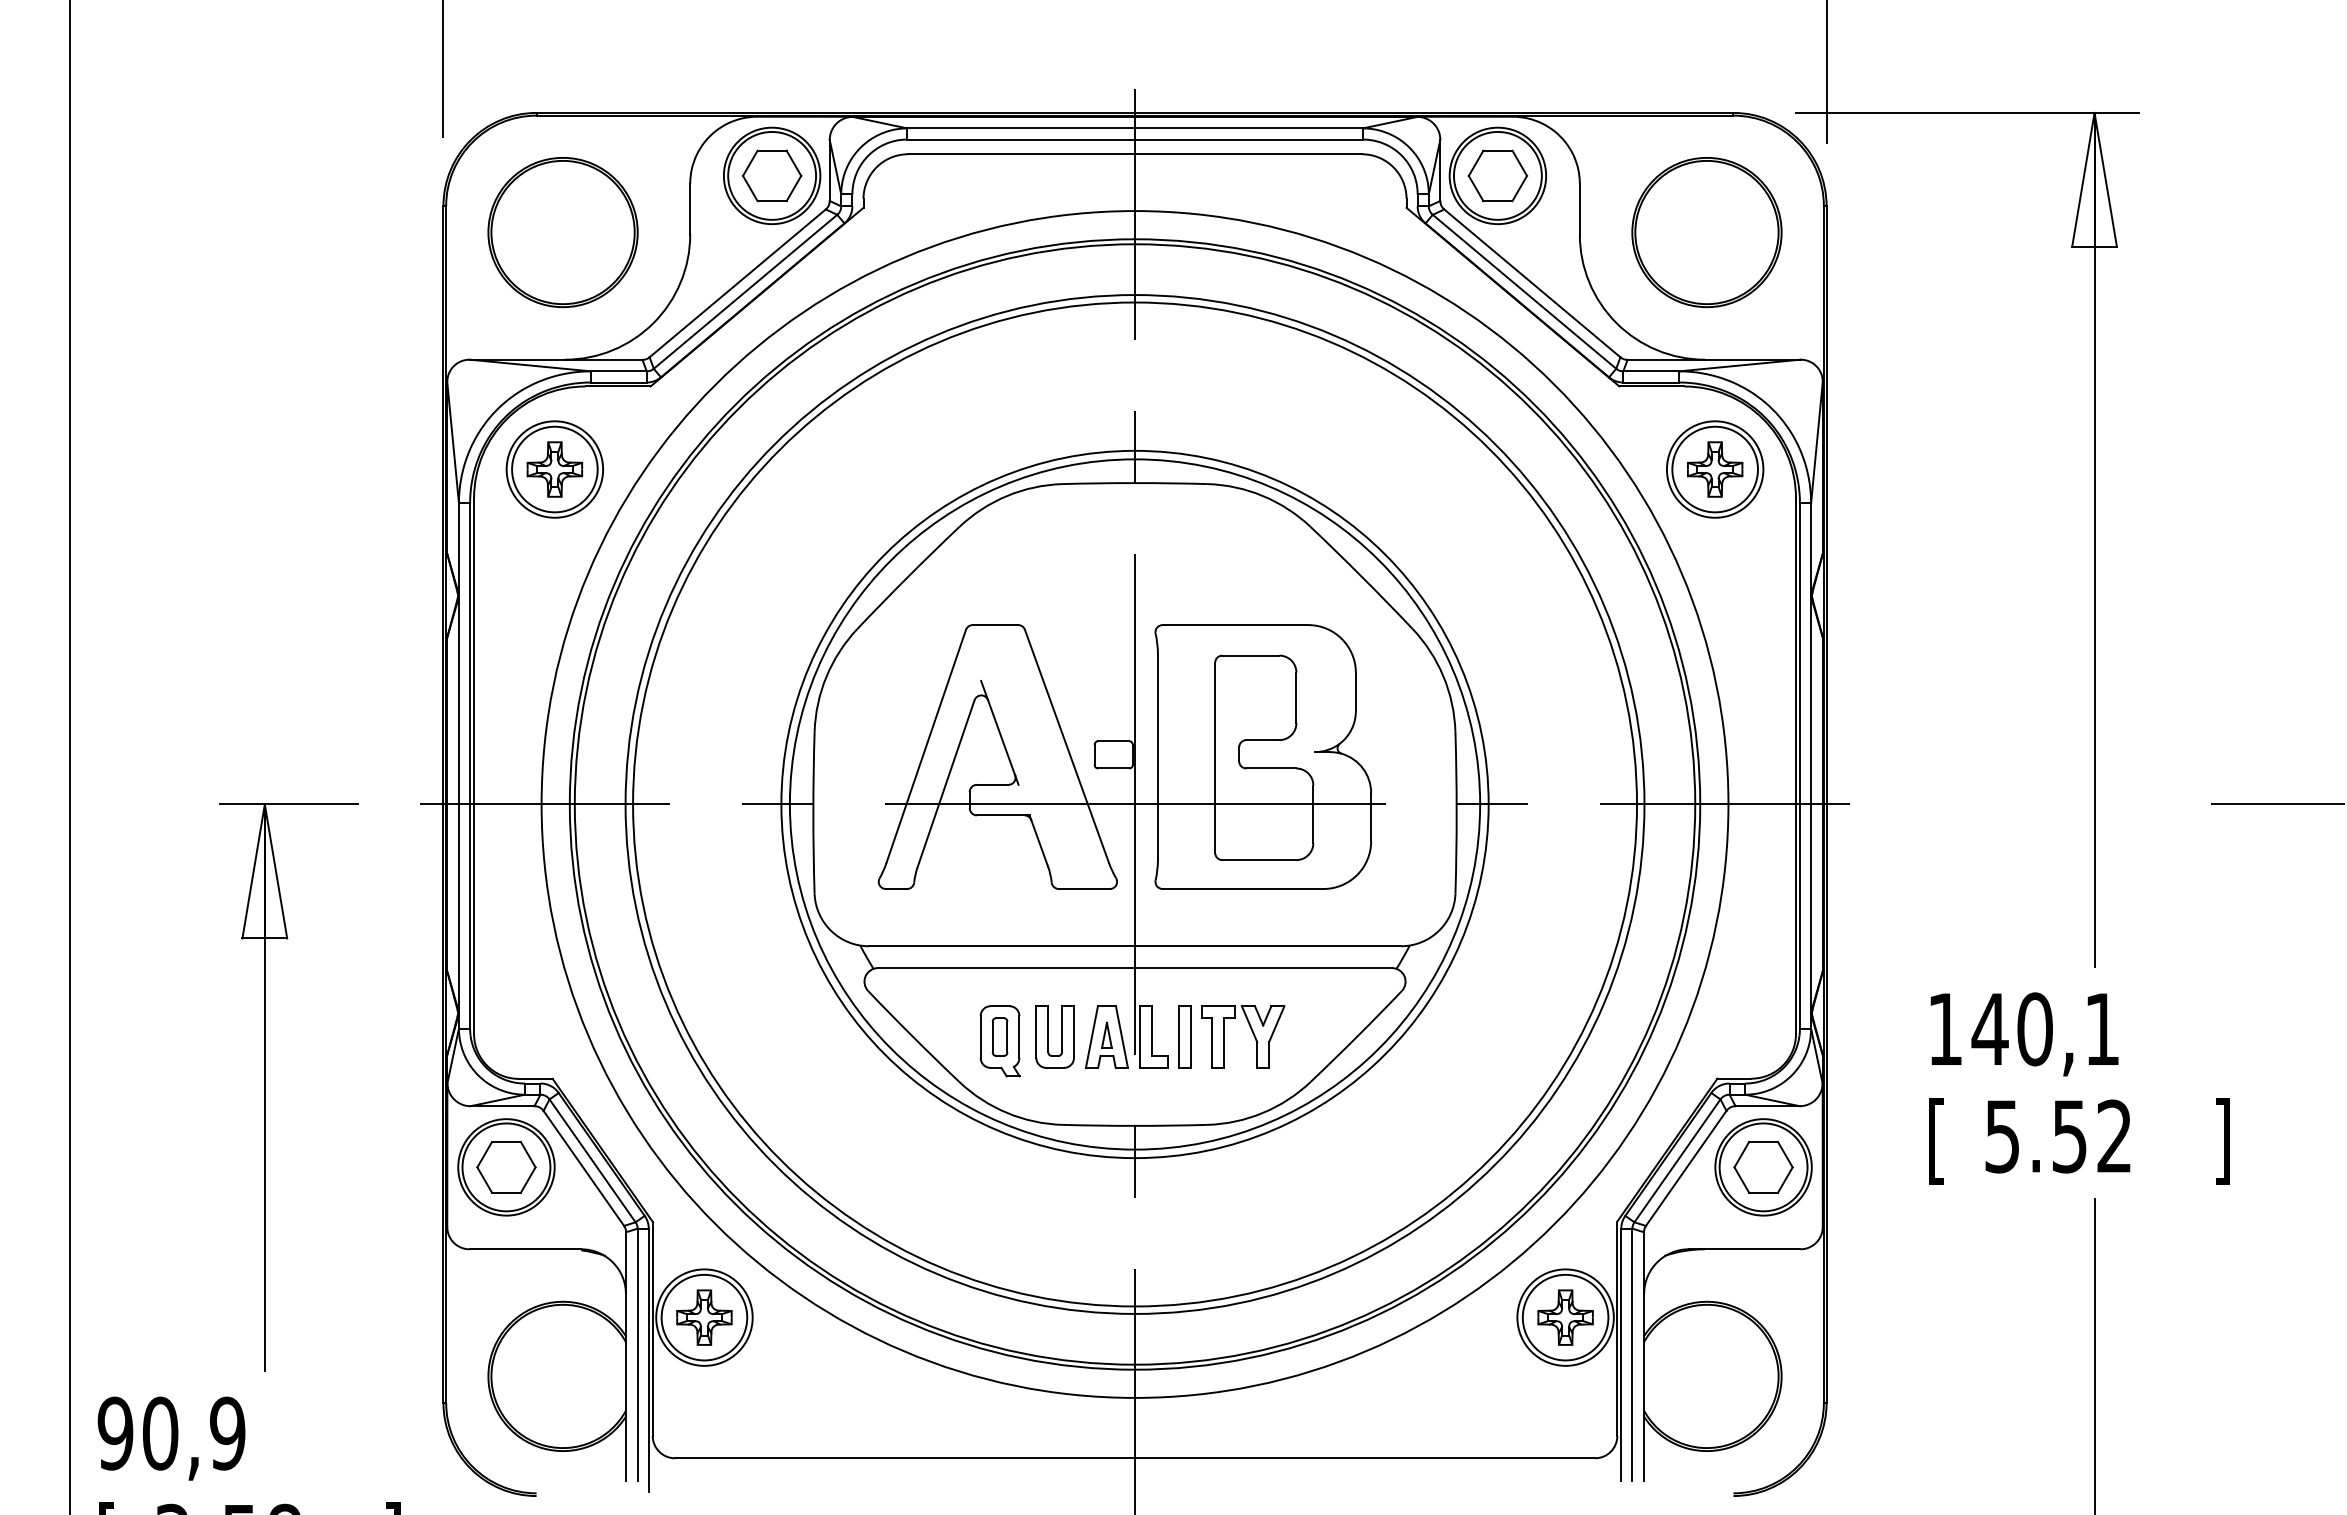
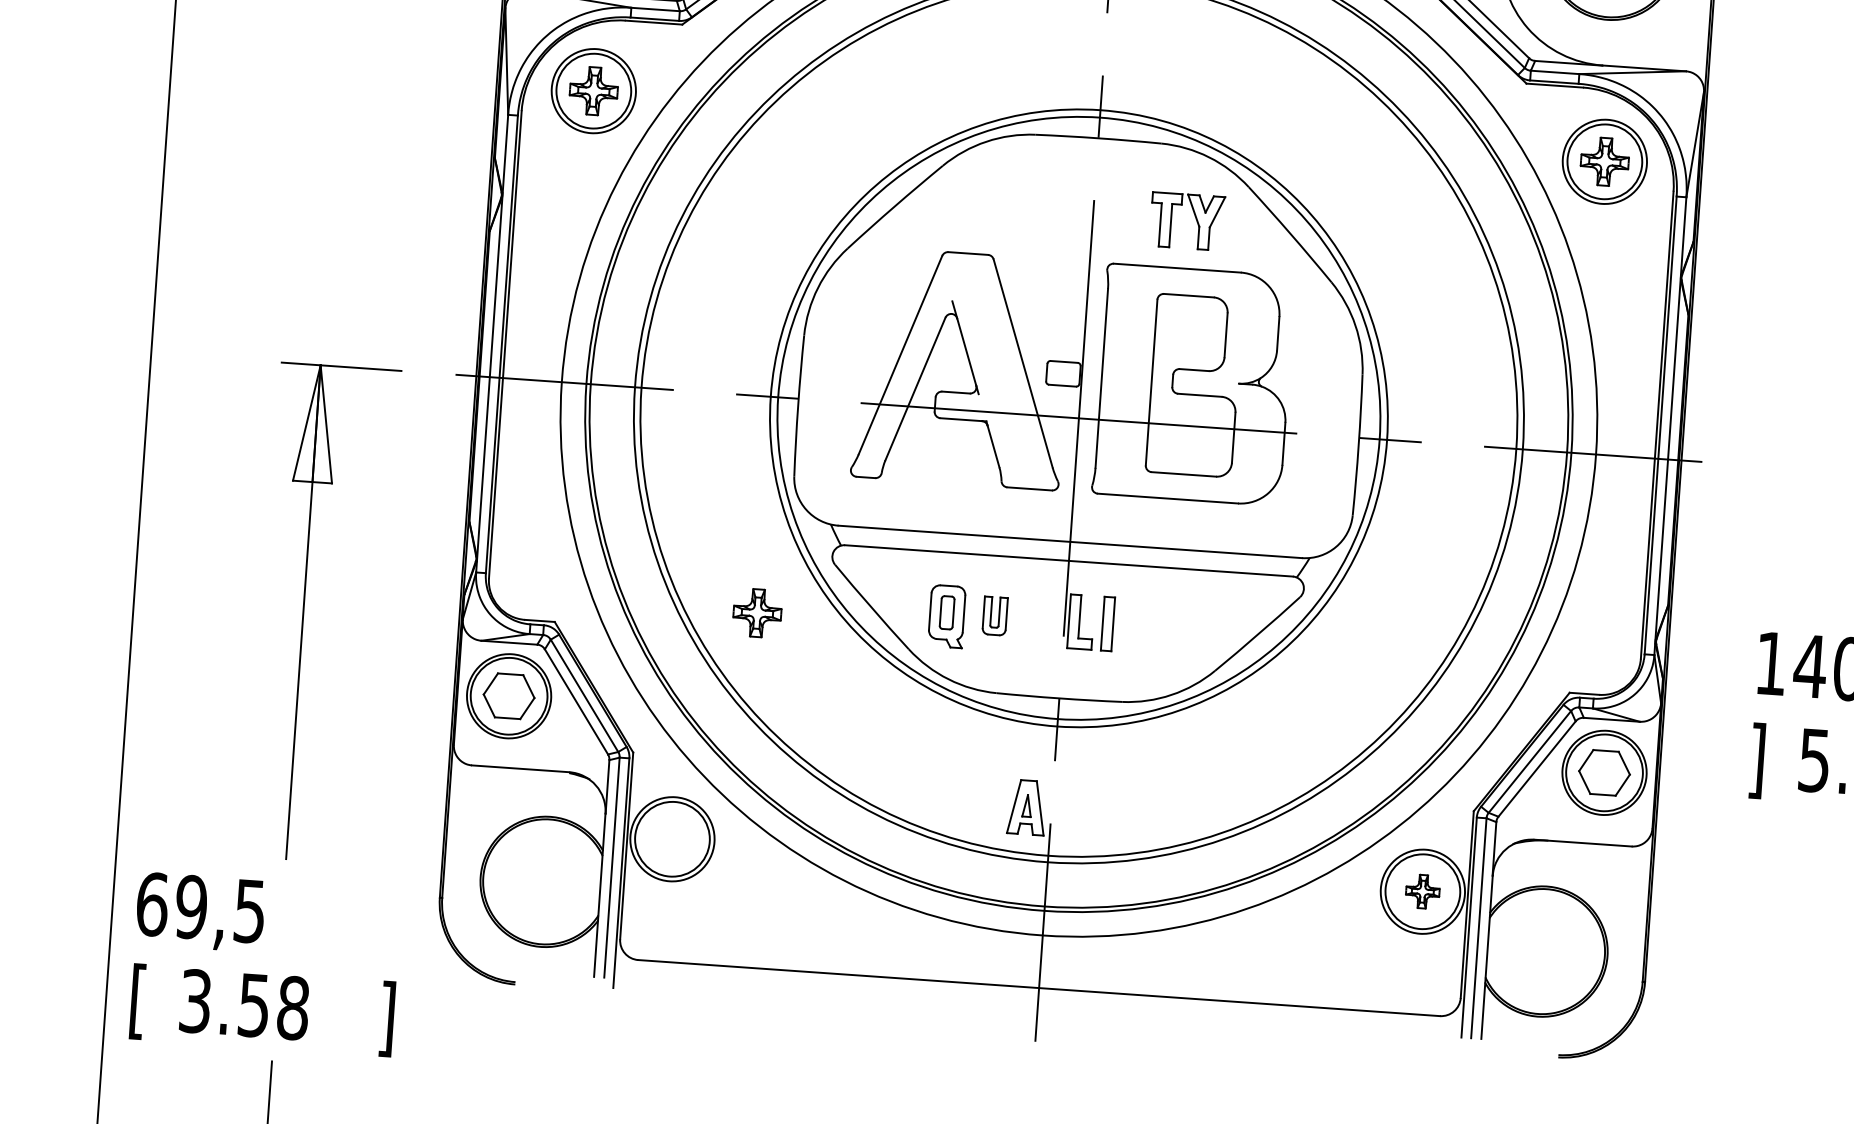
part: (1251, 1031) -> (1194, 217), moved
part: (1054, 1036) -> (994, 615), size x0.7
part: (1106, 1036) -> (1026, 807), moved
text: (1936, 1141) -> (1756, 760), [ -> ]
part: (704, 1317) -> (757, 613), moved
part: (1565, 1317) -> (1422, 891), size x0.7
text: (171, 1433) -> (201, 907), 90,9 -> 69,5

